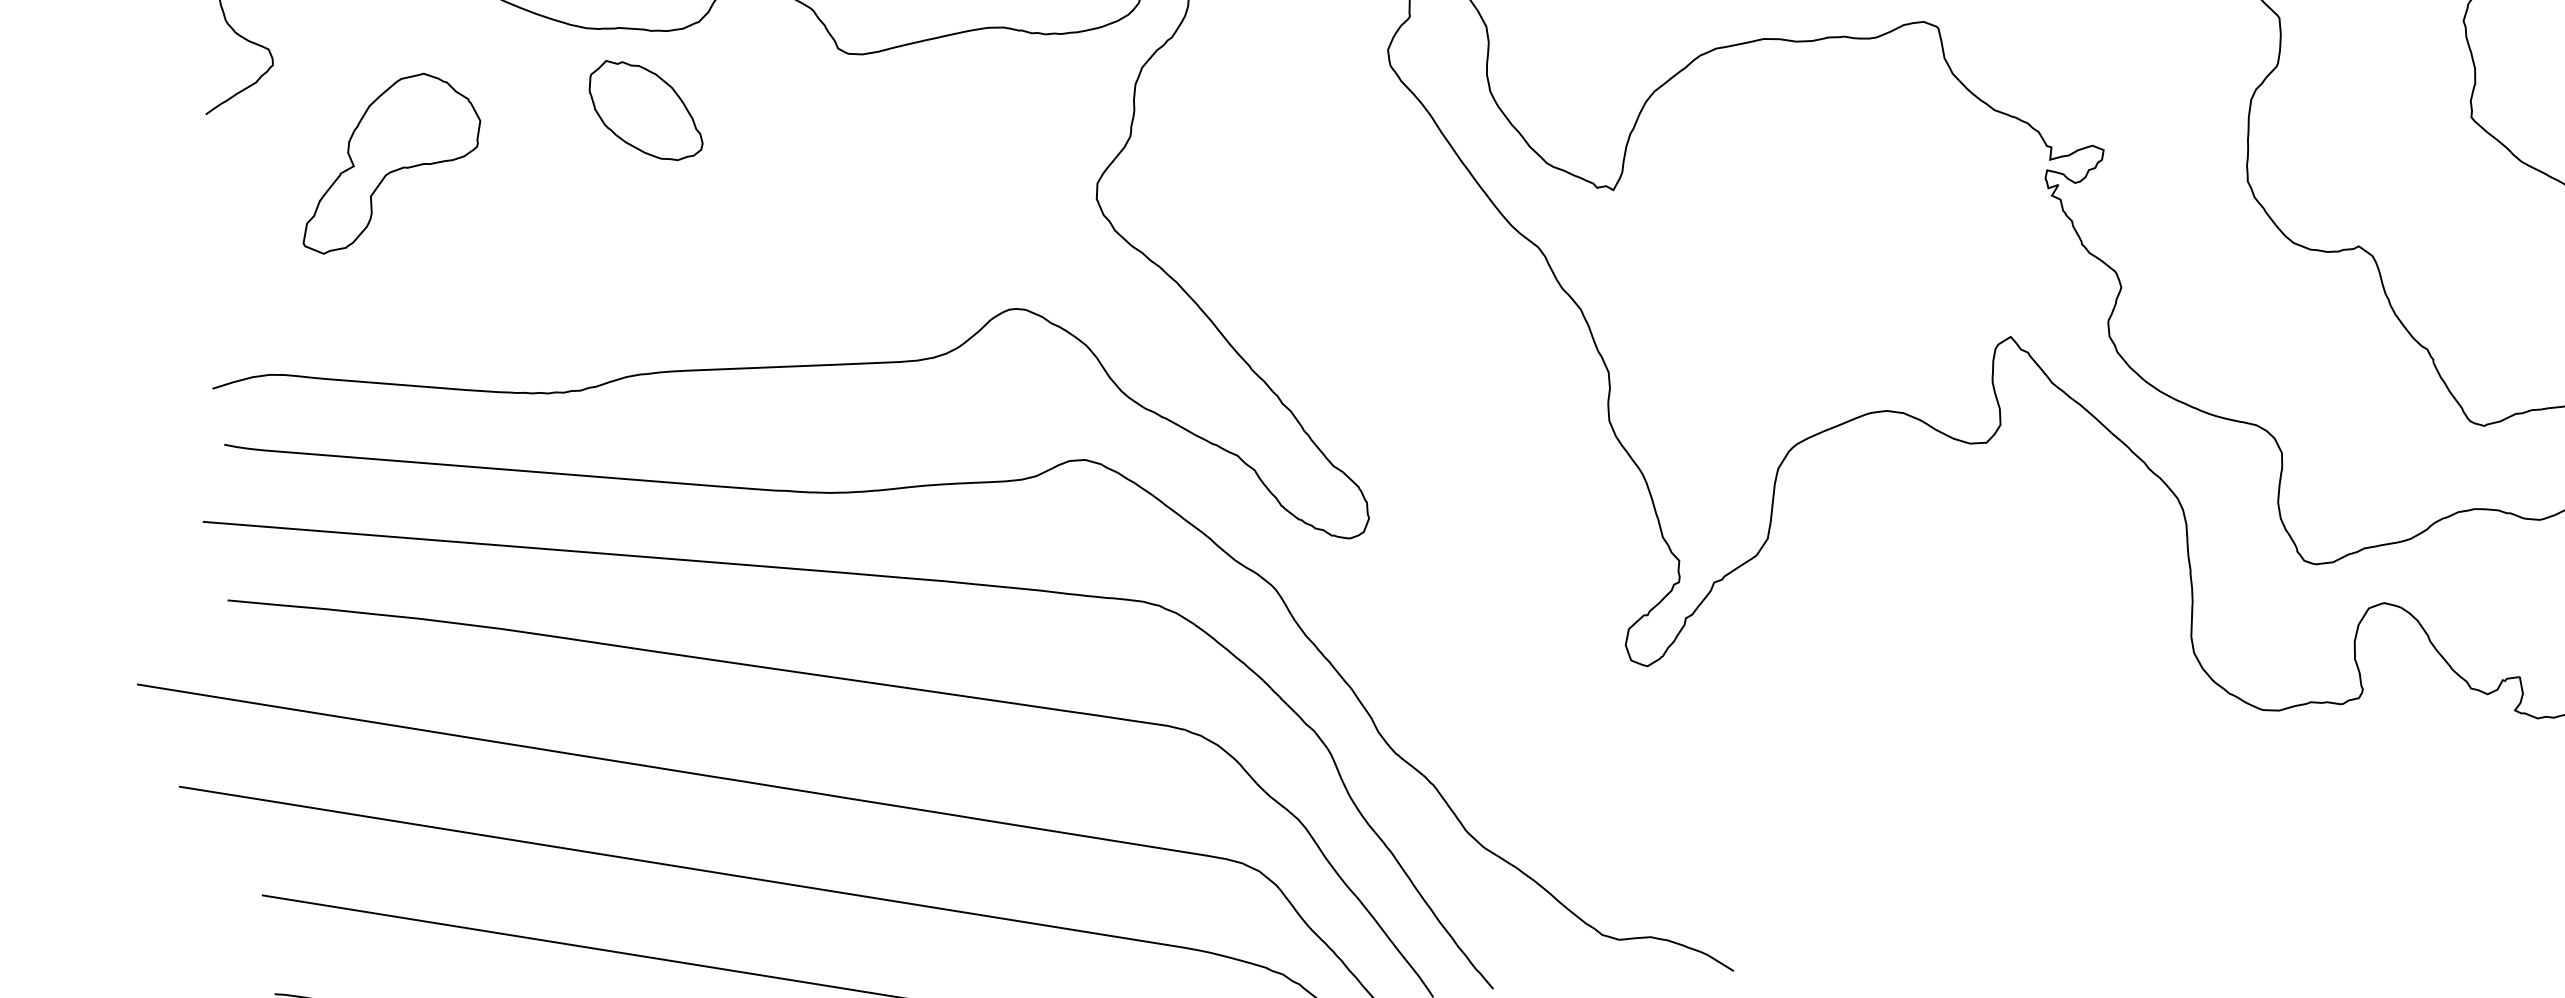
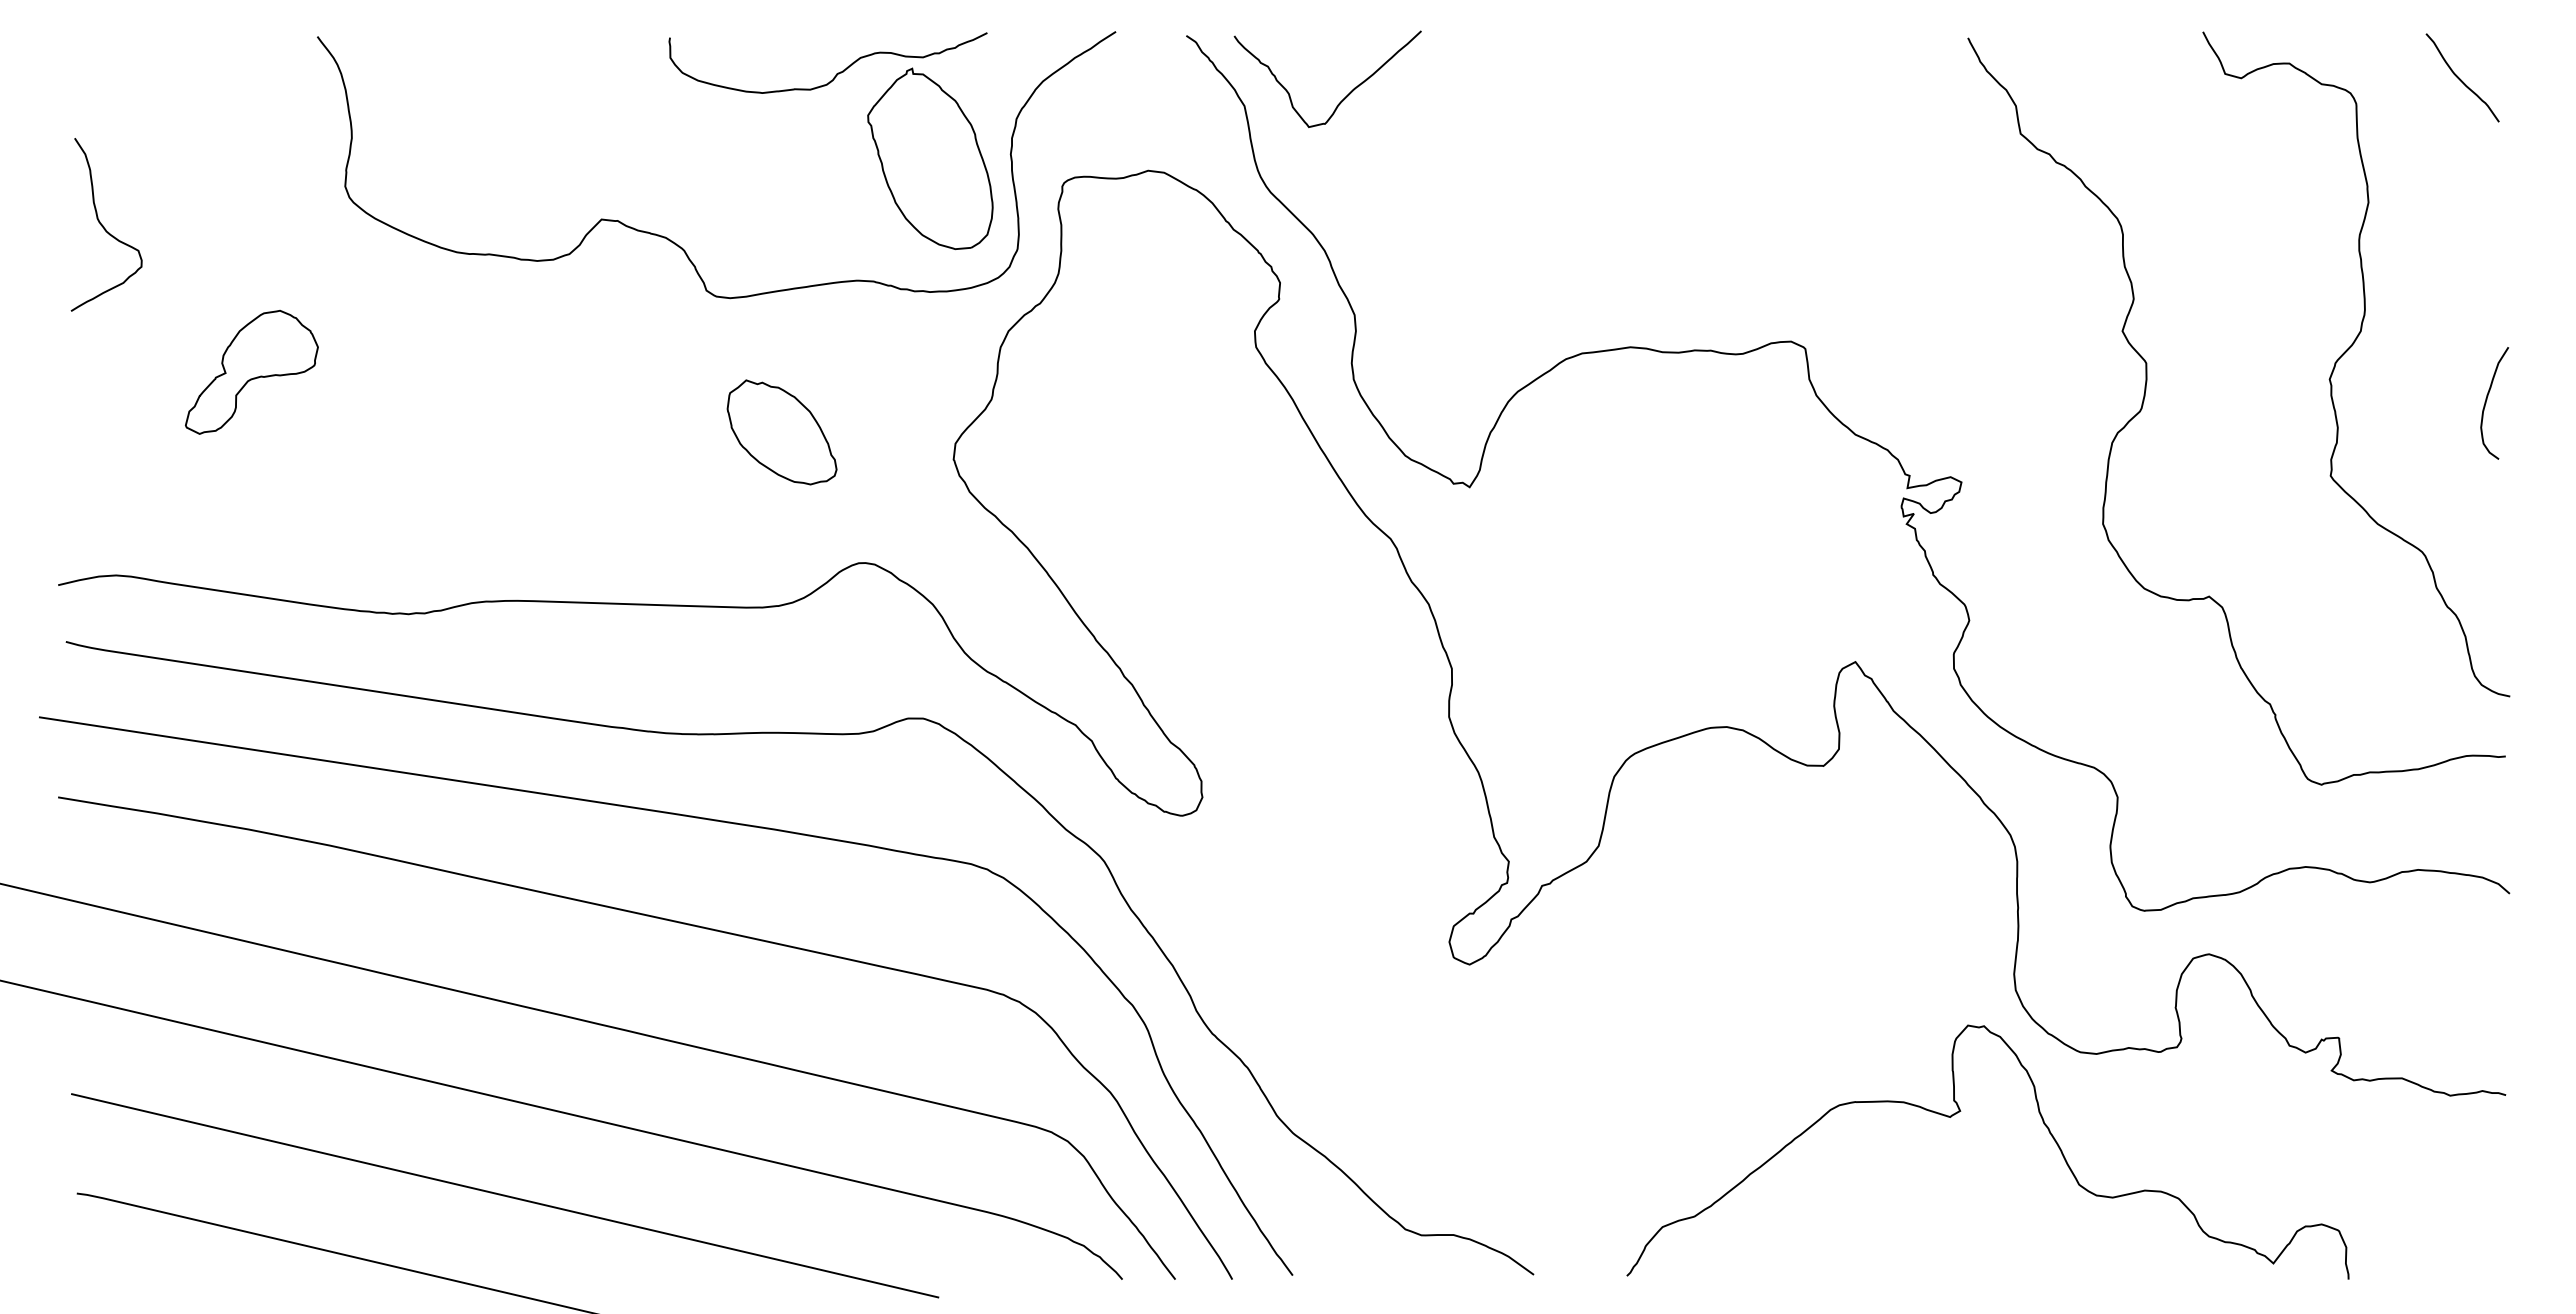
part: (645, 110) -> (781, 432), moved
part: (390, 162) -> (251, 372), size x0.71
curve: (2148, 777) -> (1961, 1111), added

